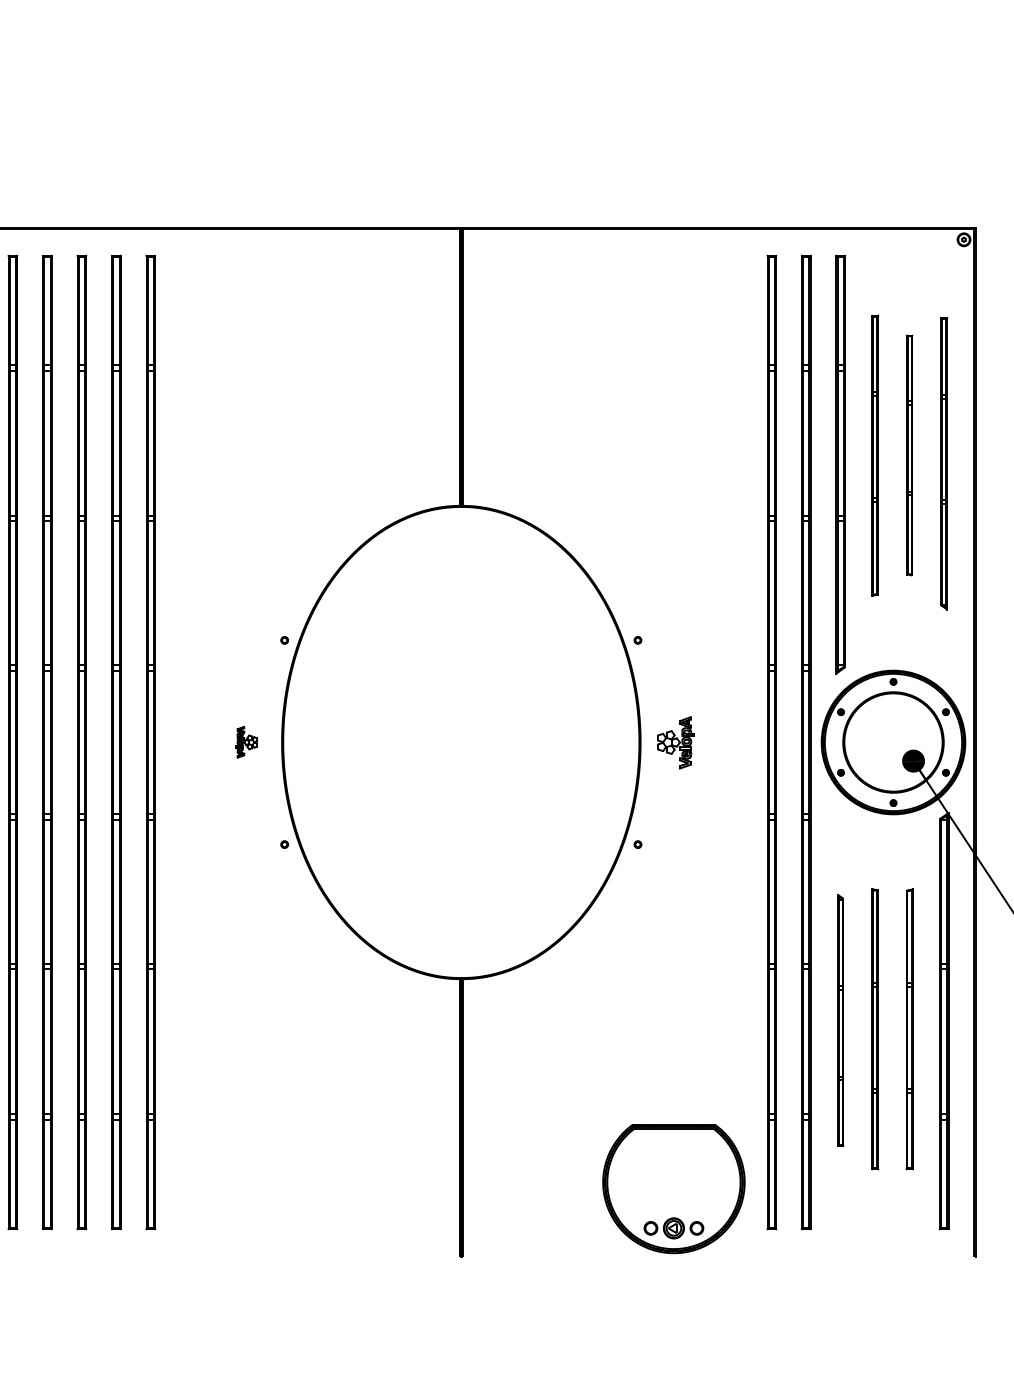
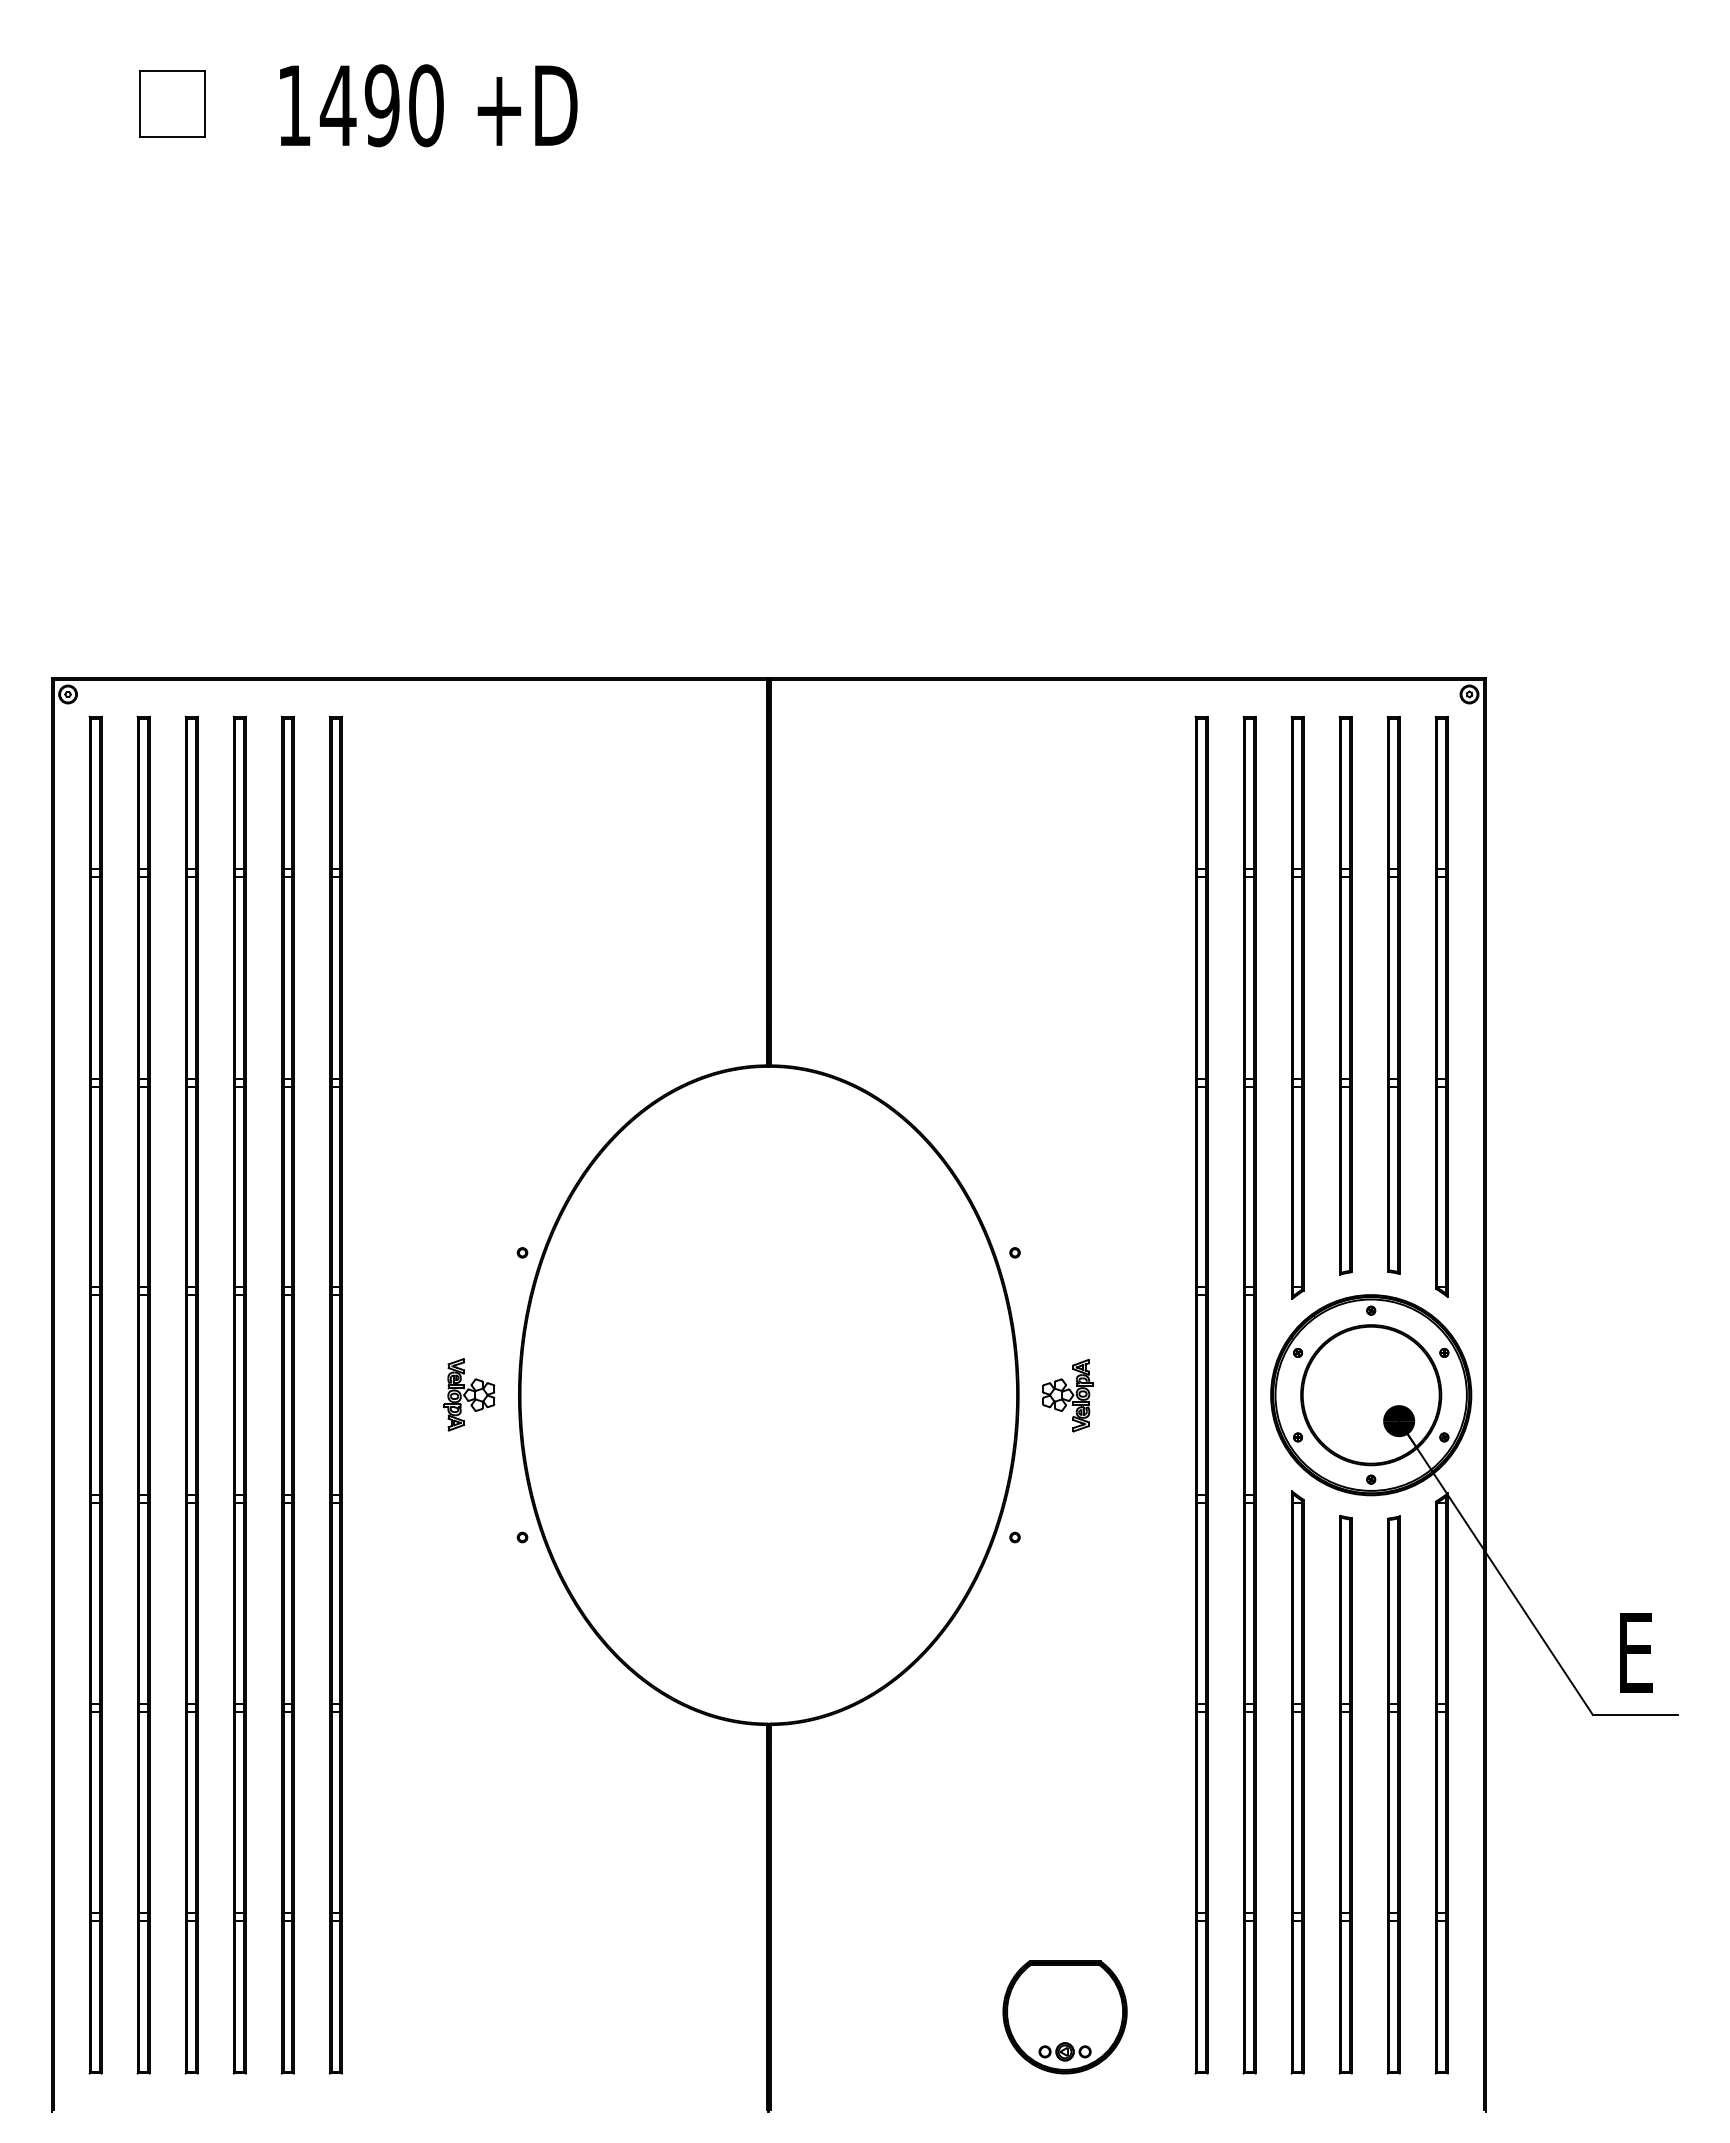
part: (875, 455) -> (1345, 995), size x1.43
part: (909, 455) -> (1393, 994), size x1.67
part: (943, 463) -> (1441, 1006), size x1.43
part: (246, 742) -> (469, 1394), size x1.67
part: (840, 1020) -> (1297, 1782), size x1.67
part: (875, 1028) -> (1345, 1794), size x1.43
part: (909, 1028) -> (1393, 1794), size x1.43
part: (673, 1188) -> (1064, 2017), size x0.62

